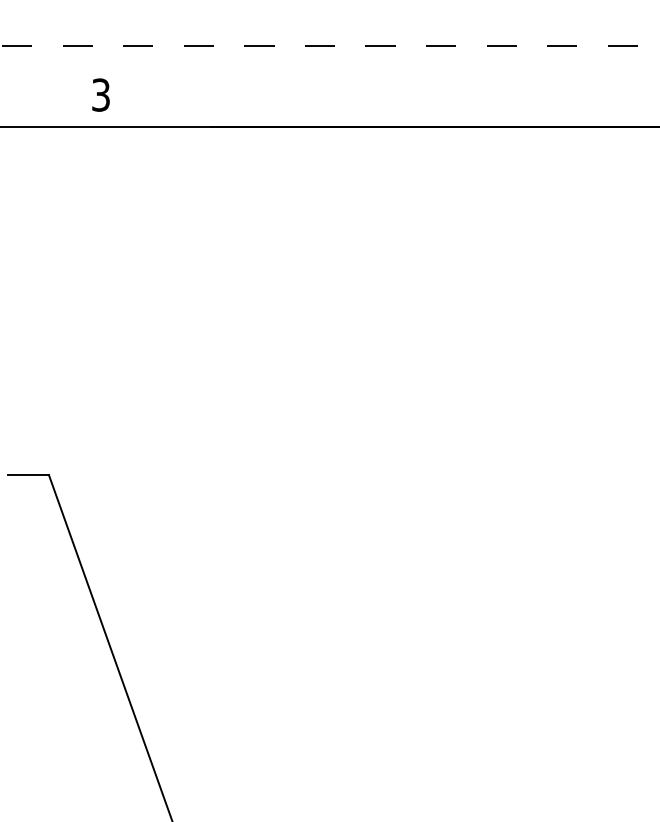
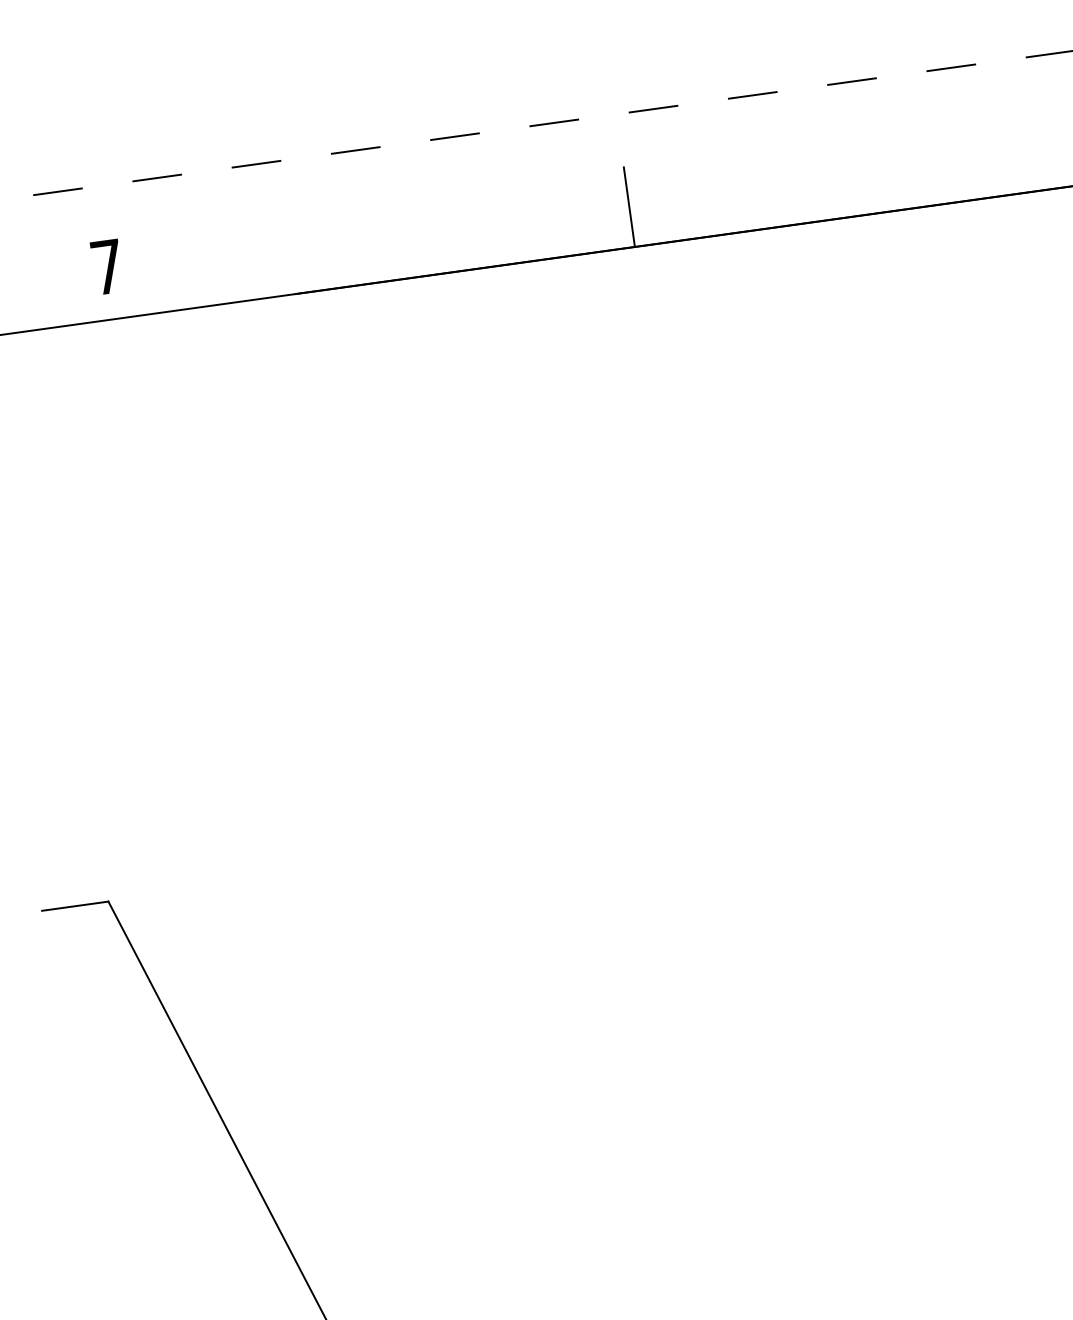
text: (100, 94) -> (106, 266), 3 -> 7
line: (418, 102) -> (629, 206), added

